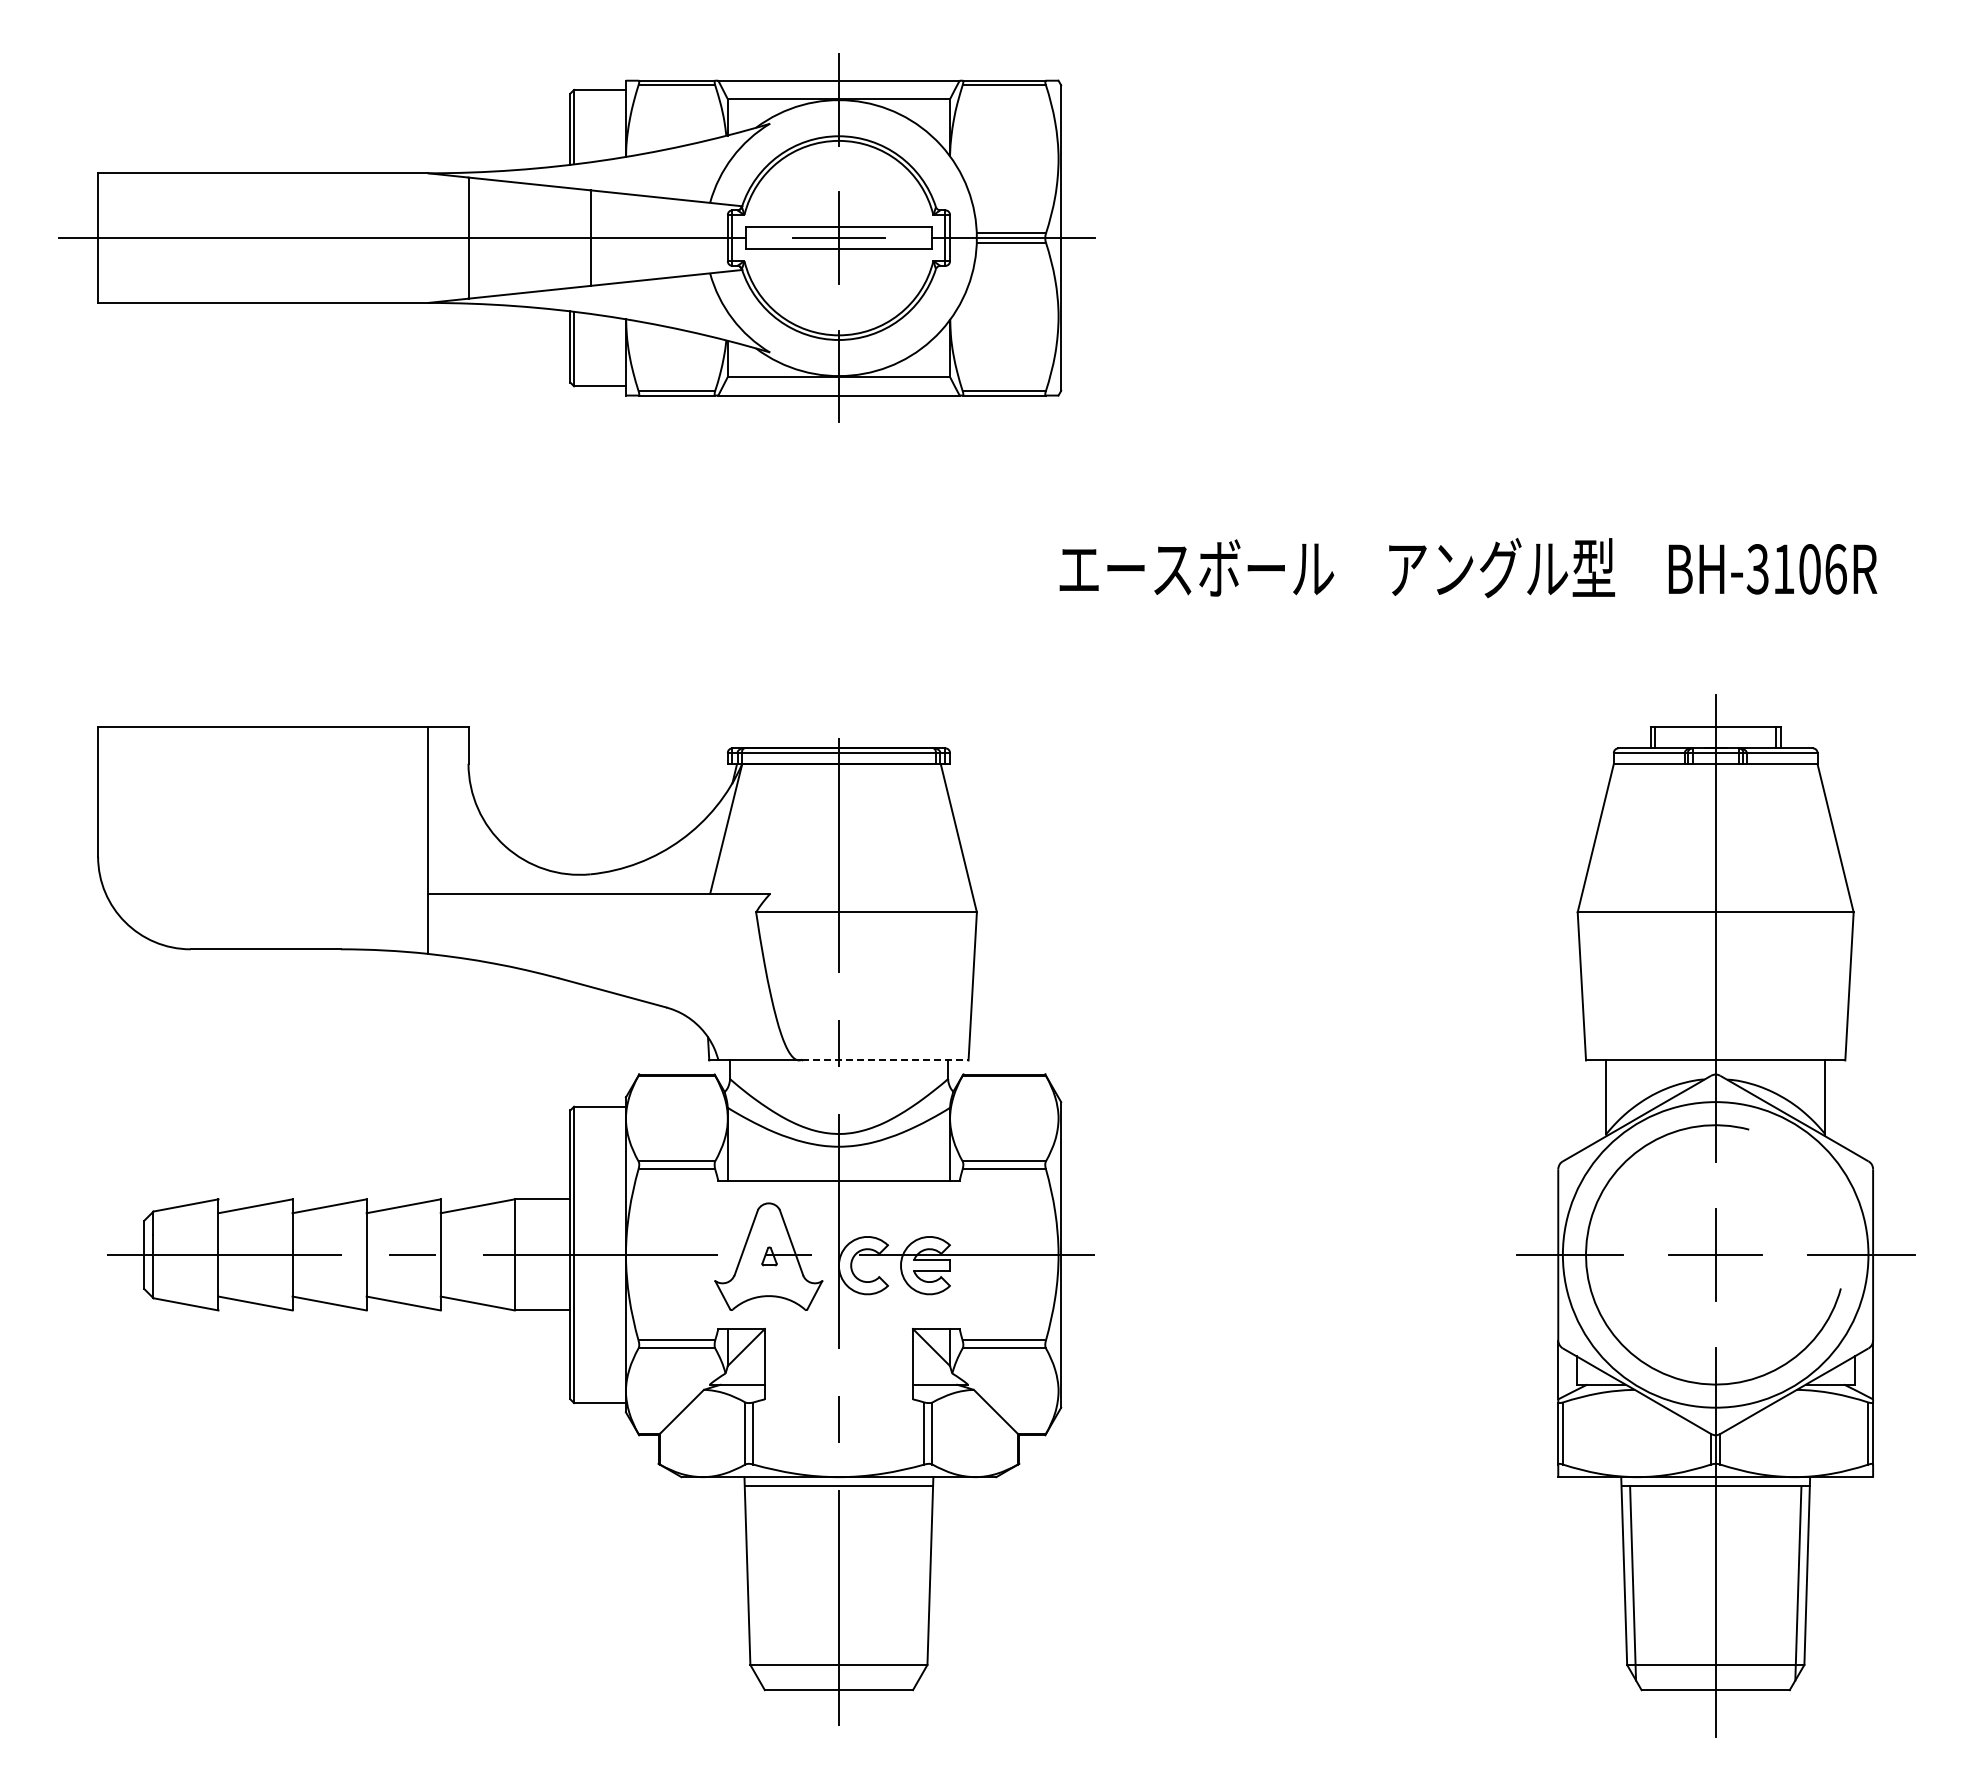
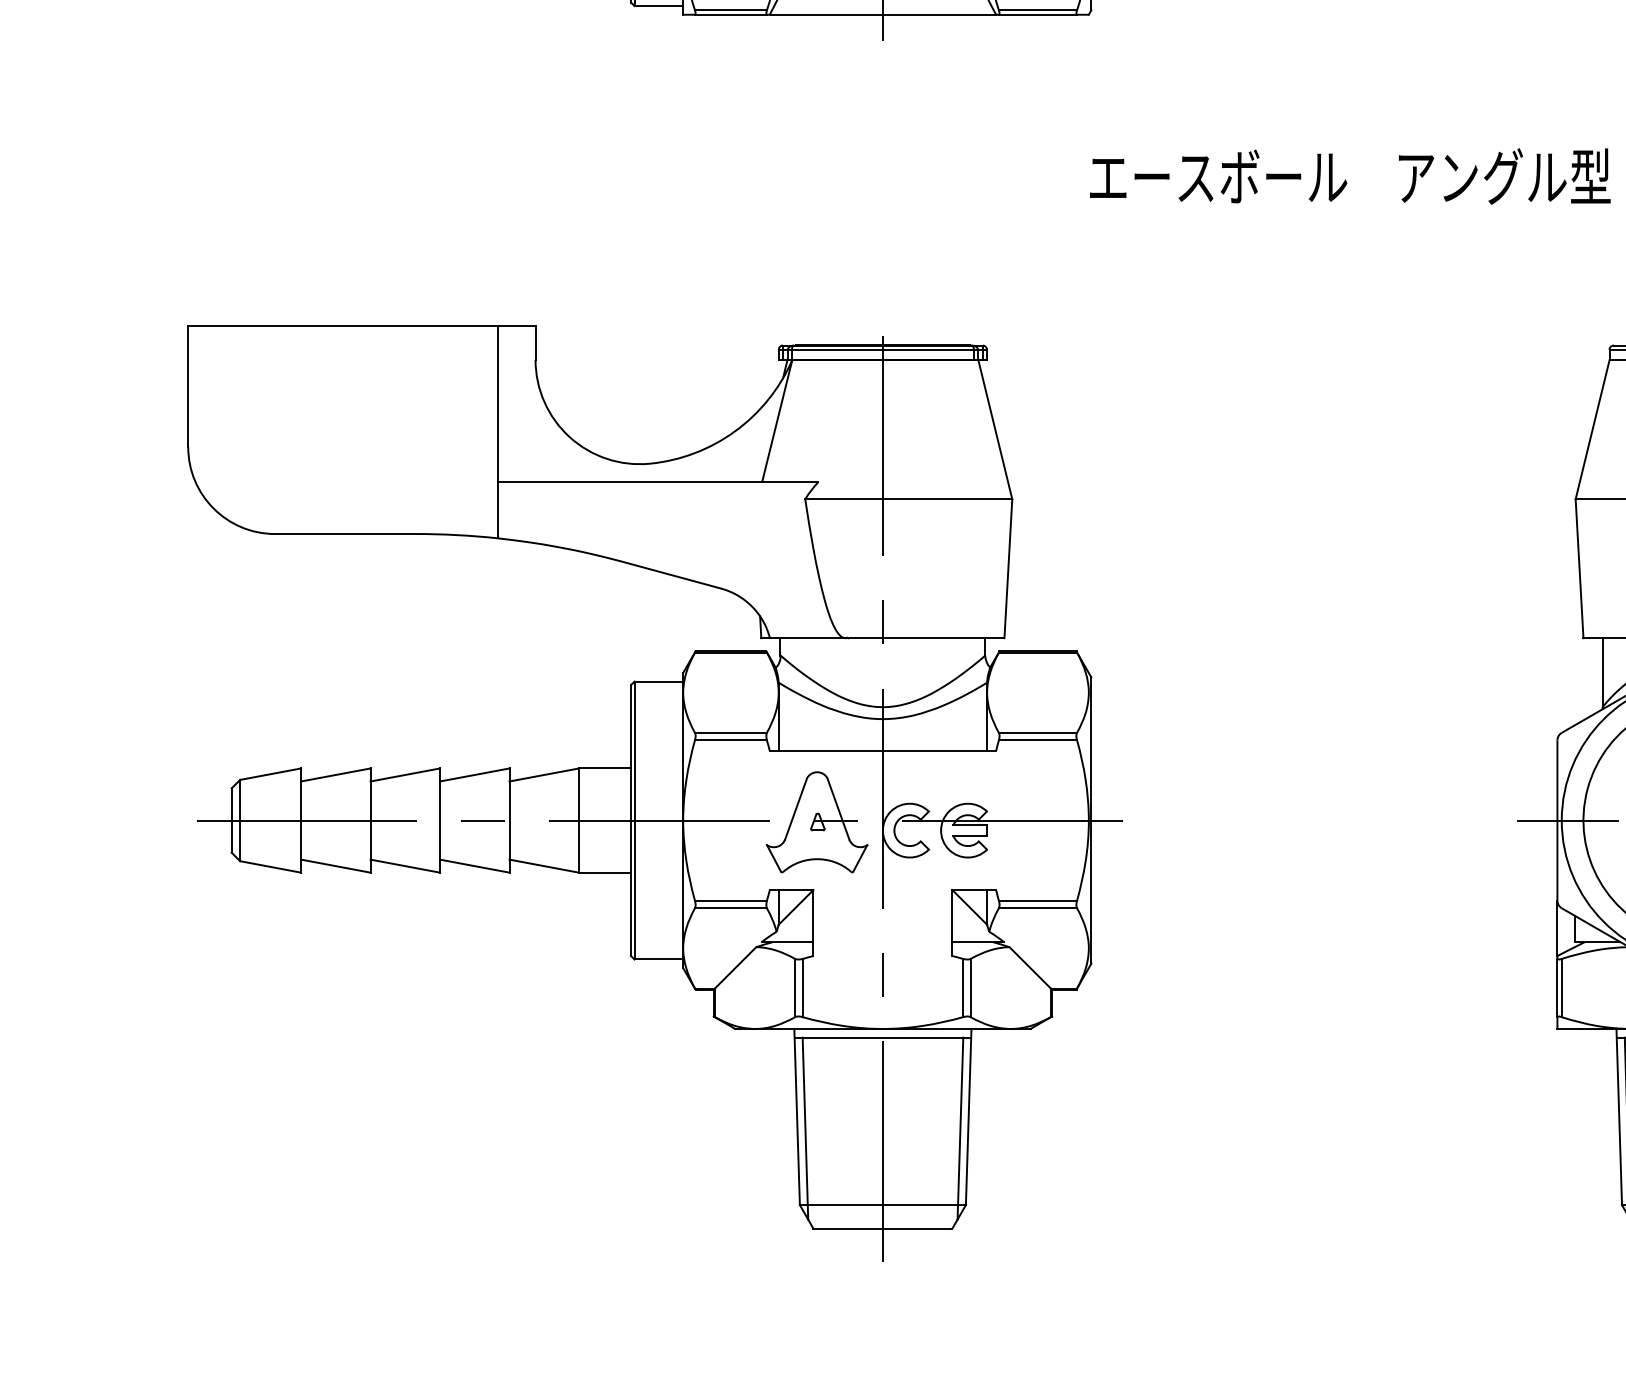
line: (885, 1060) -> (926, 638), dashed -> solid
line: (756, 1583) -> (805, 1128), added
line: (921, 1583) -> (960, 1128), added

